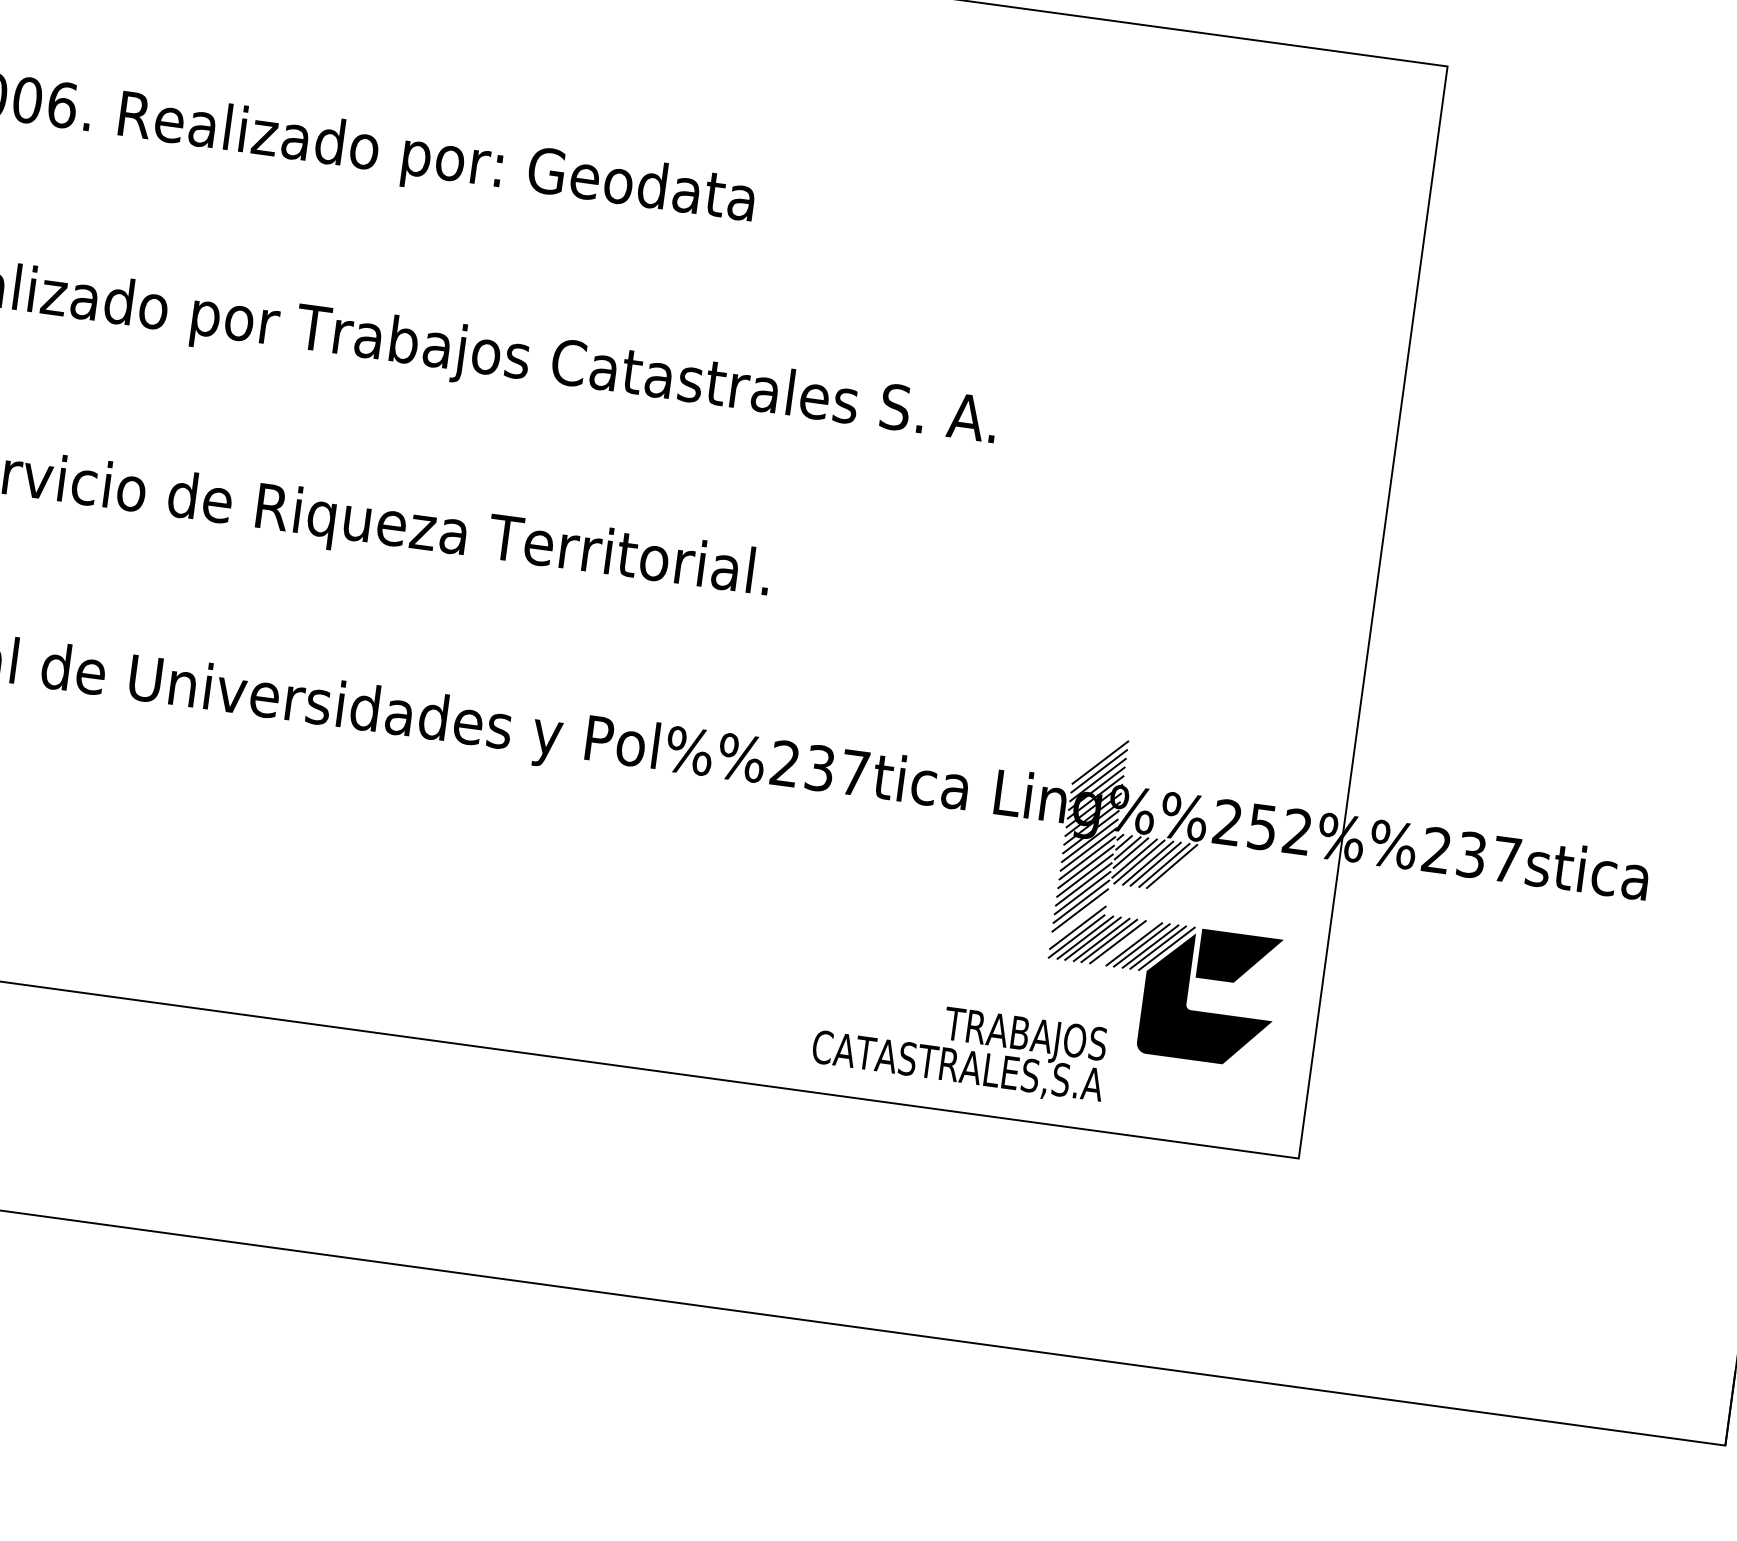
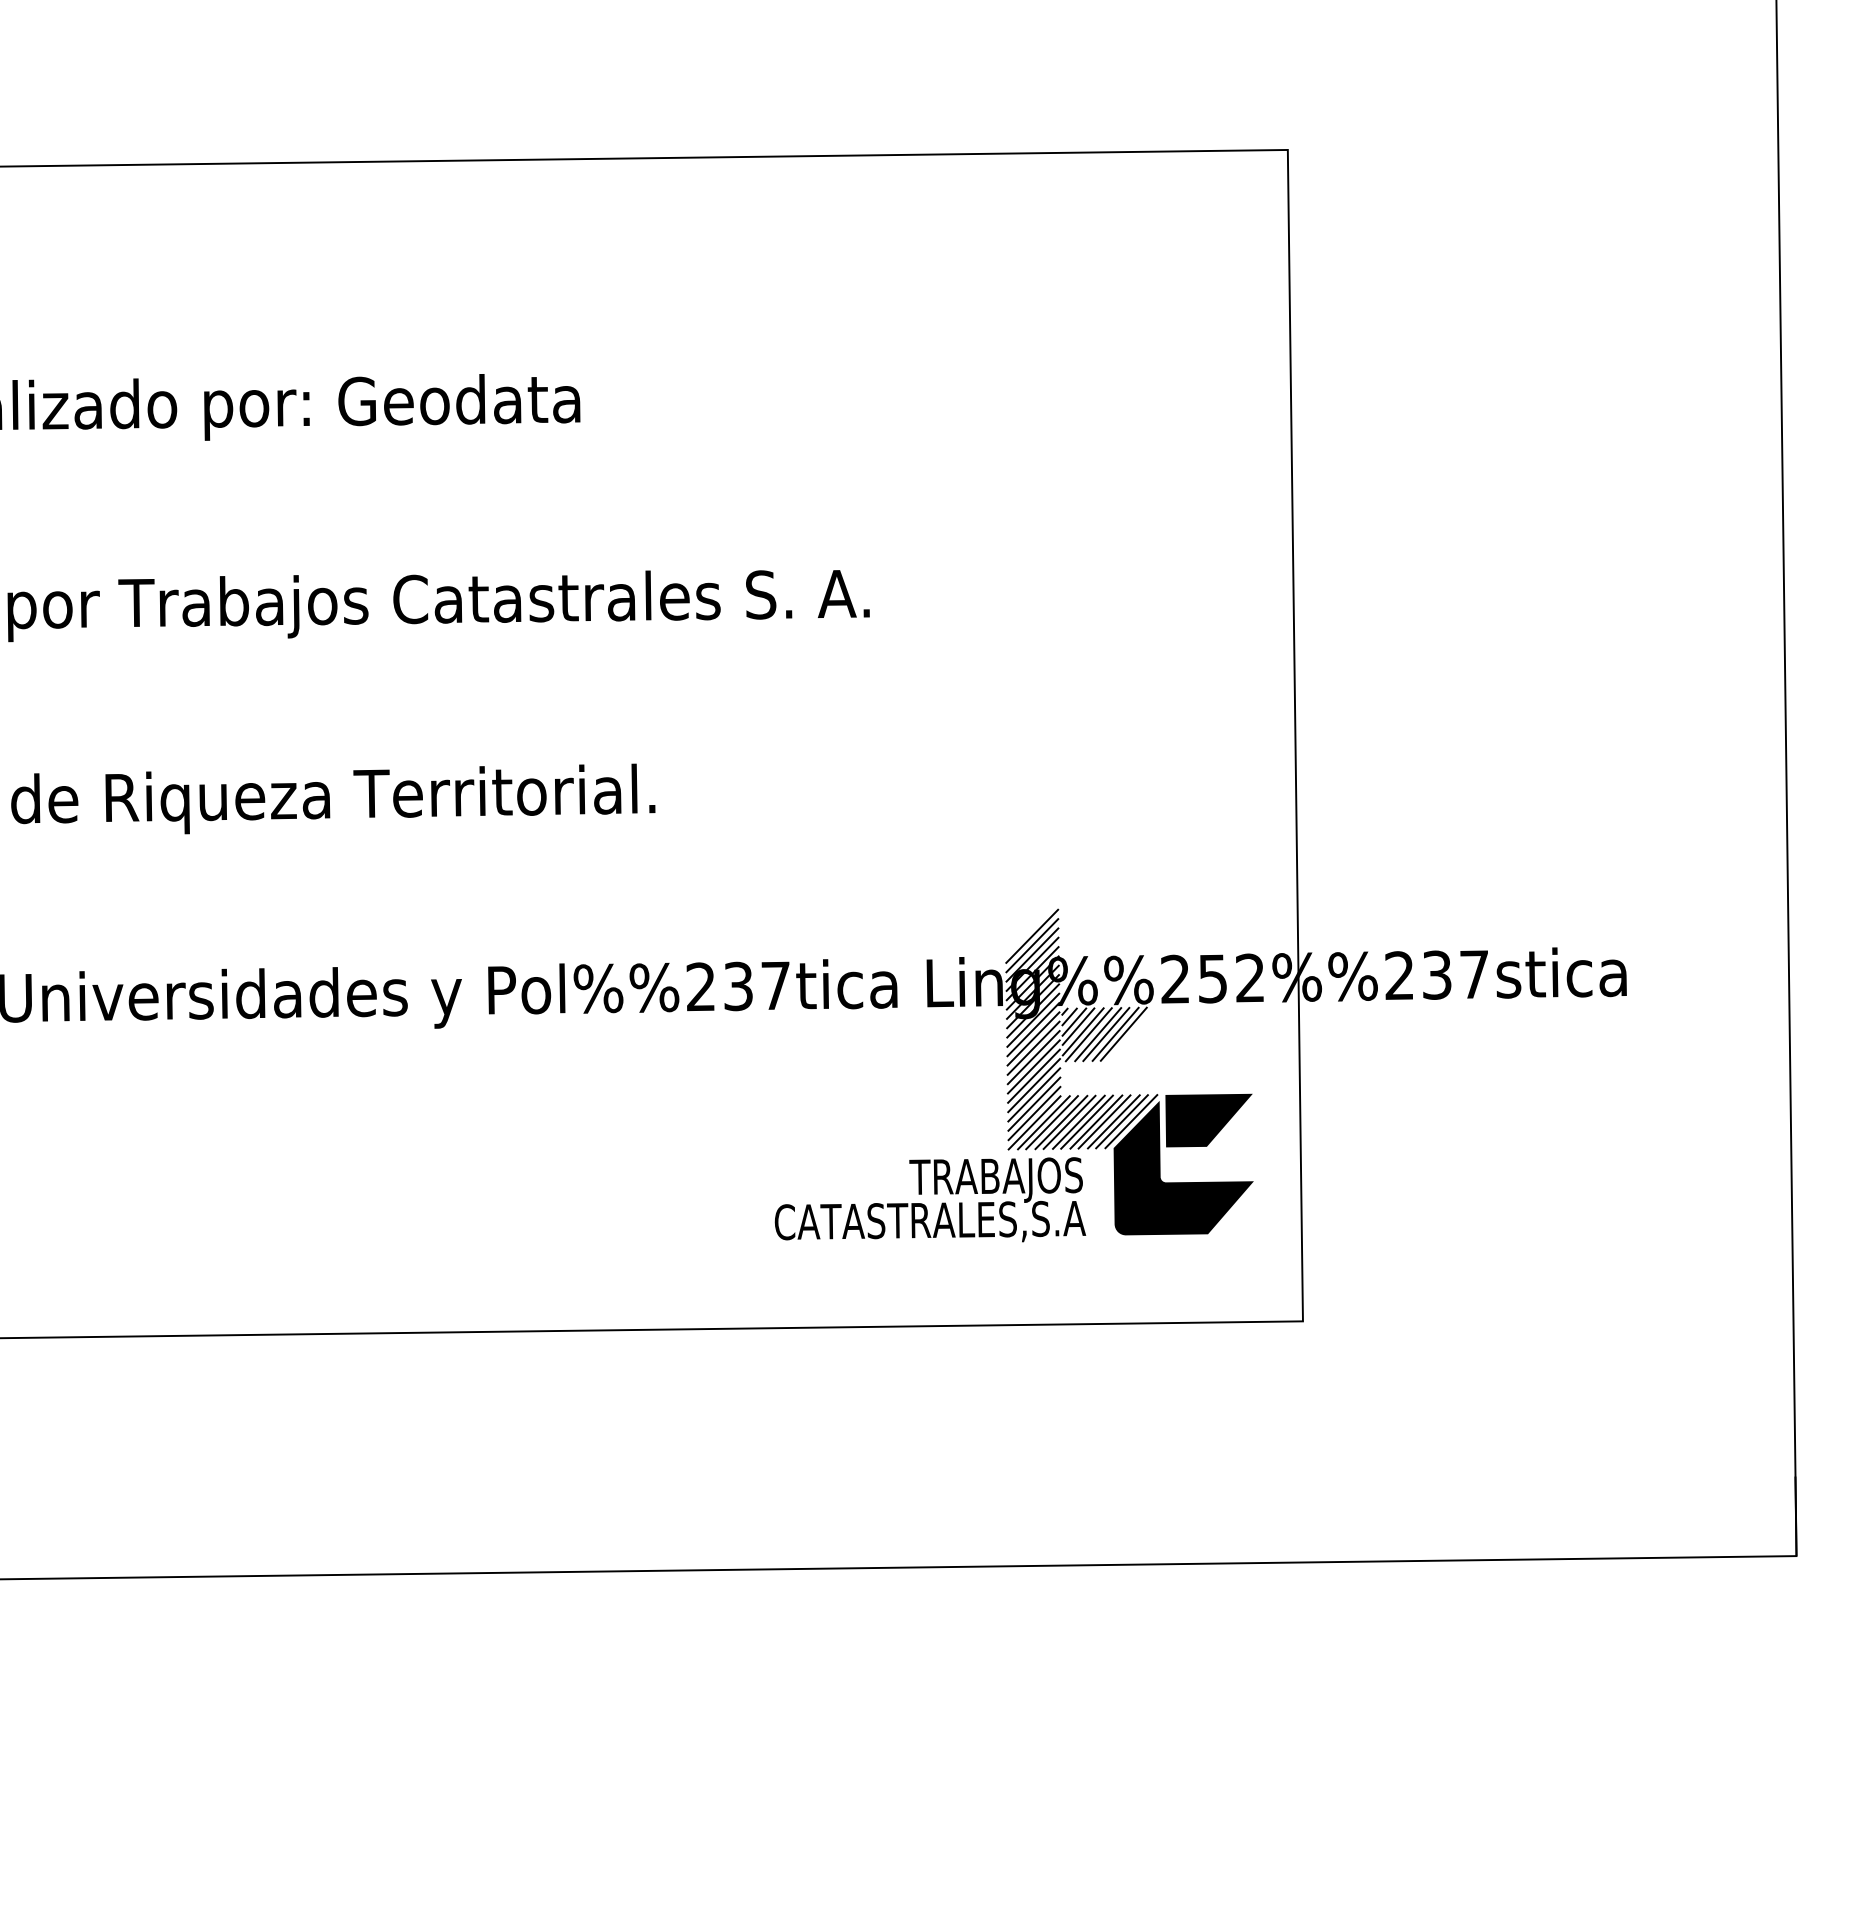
line: (1079, 918) -> (1034, 1103), added
line: (1125, 942) -> (1086, 1121), added
text: (961, 1046) -> (930, 1199), moved

